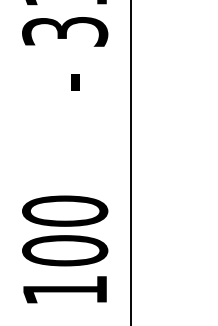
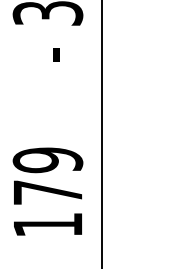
text: (64, 231) -> (47, 176), 100 -> 179

